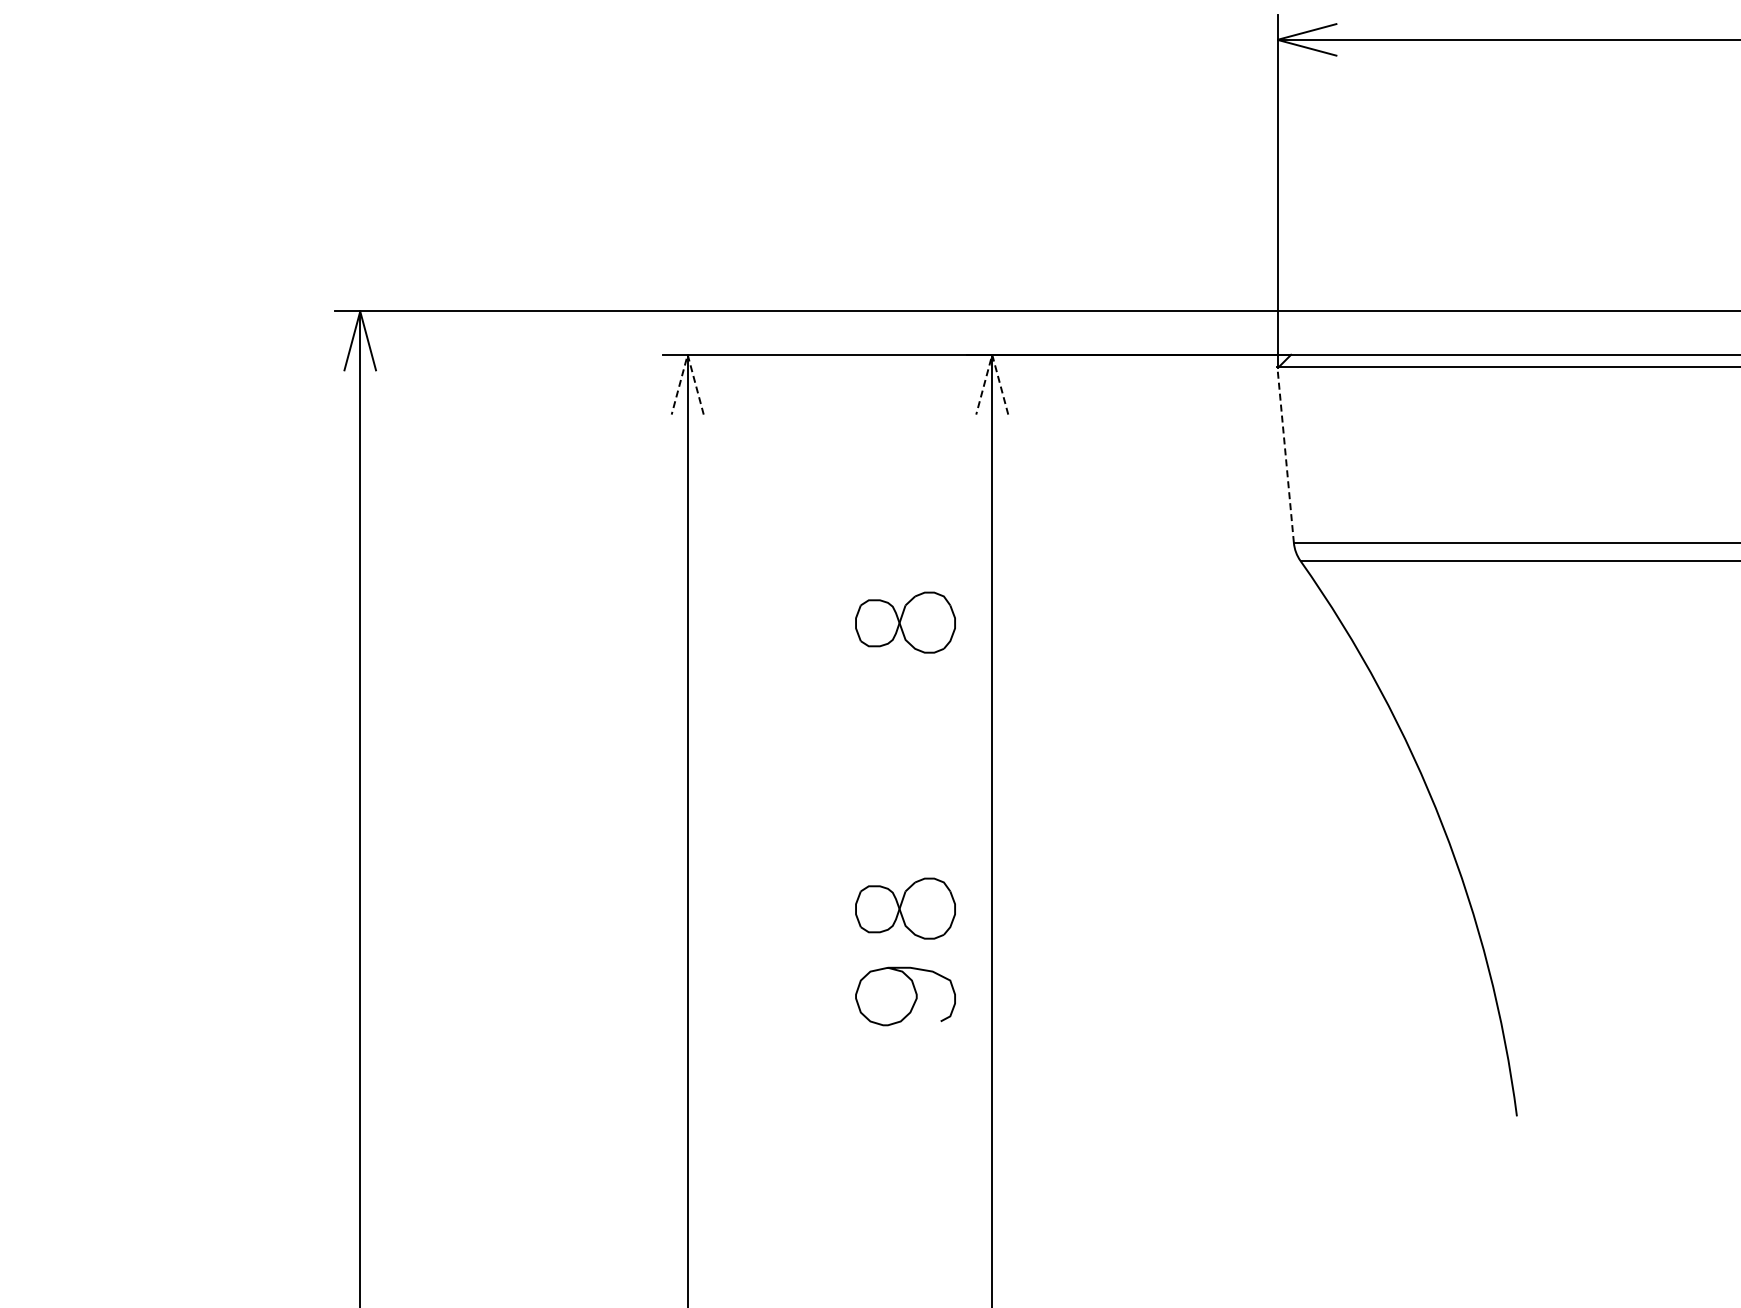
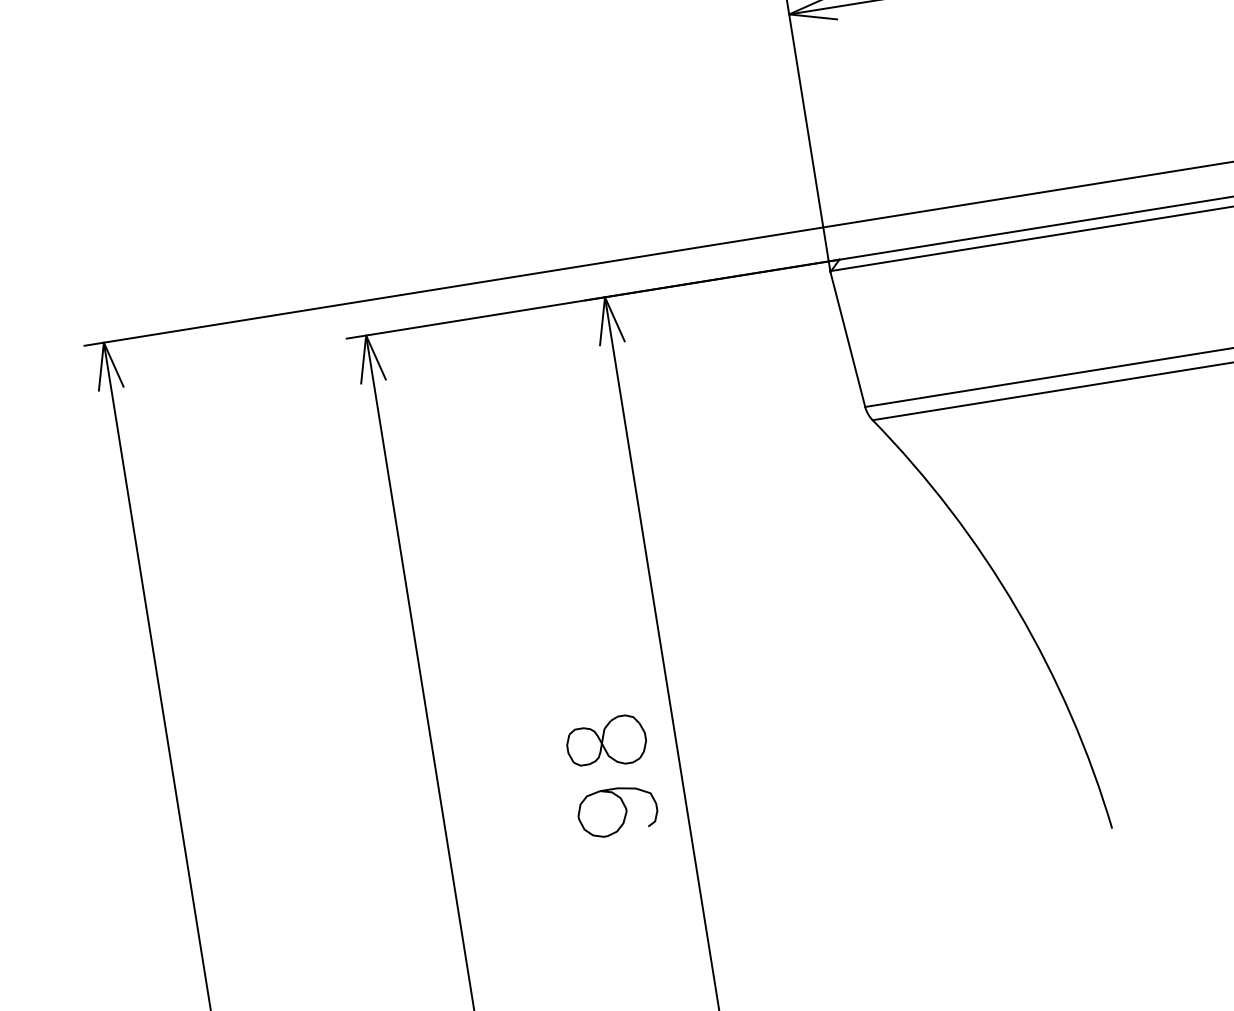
line: (687, 354) -> (365, 335), dashed -> solid
line: (992, 354) -> (605, 297), dashed -> solid
line: (1285, 454) -> (847, 338), dashed -> solid
part: (905, 622) -> (570, 518), removed

